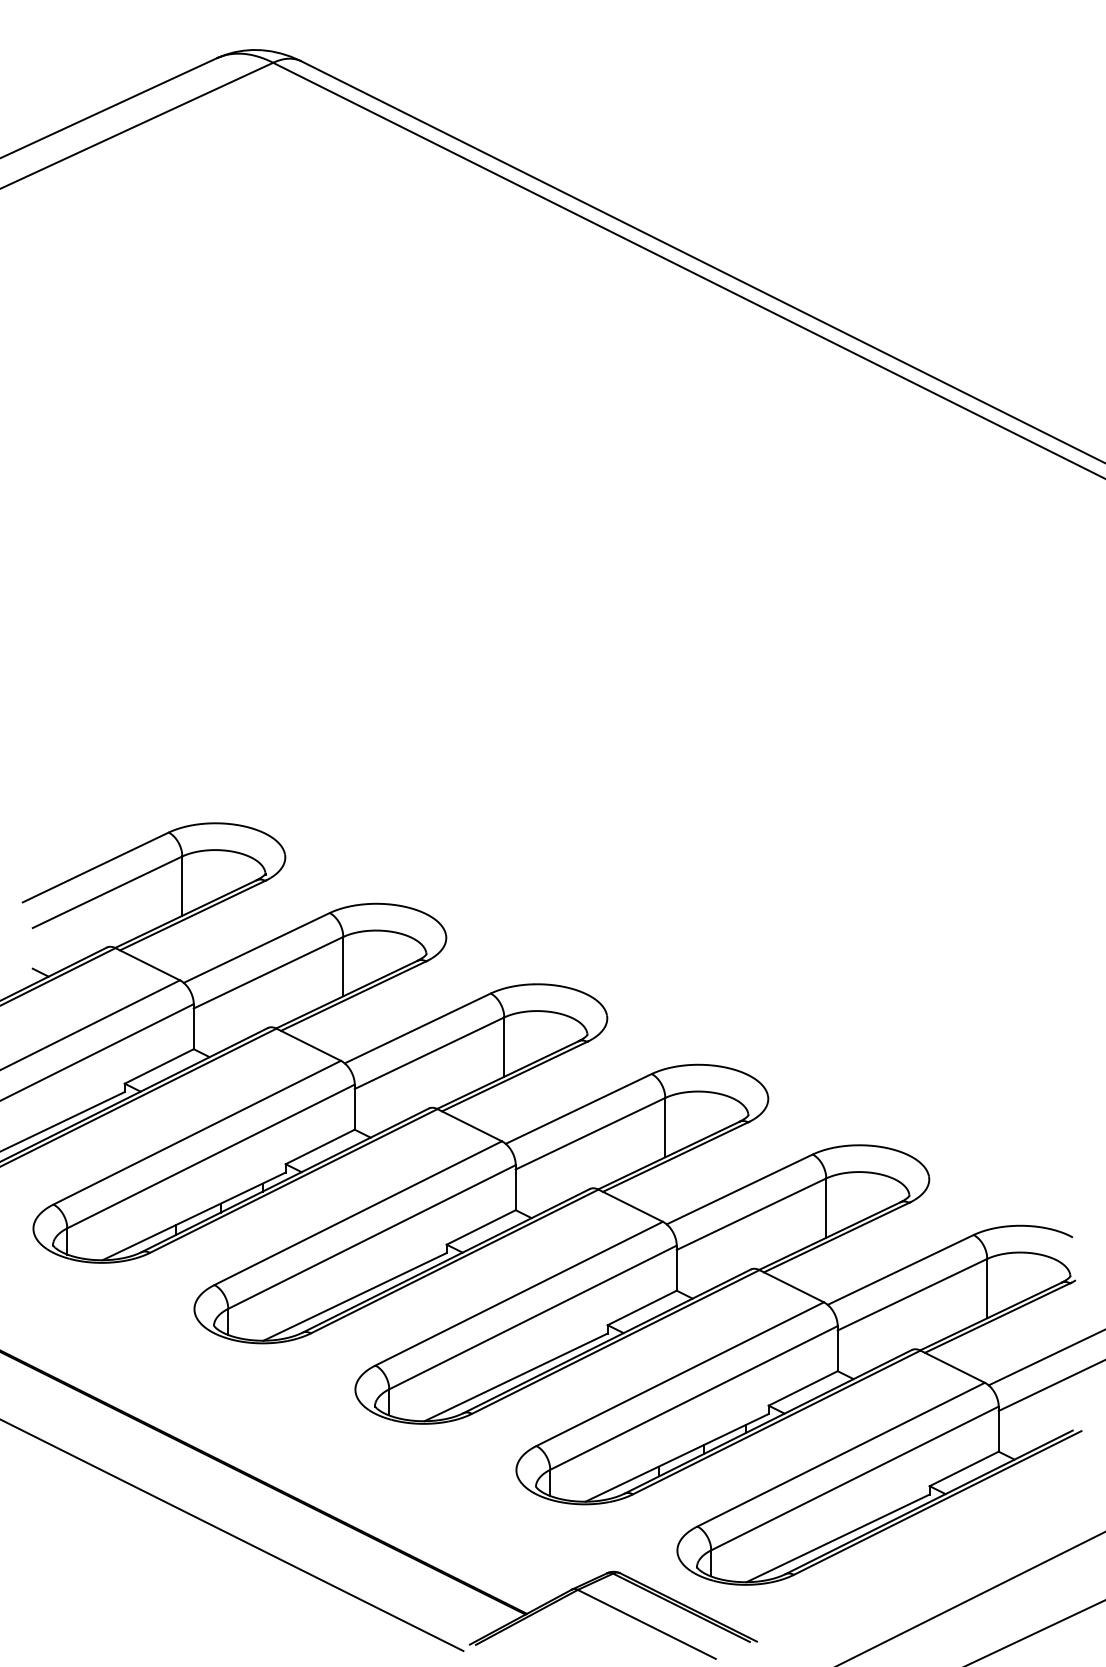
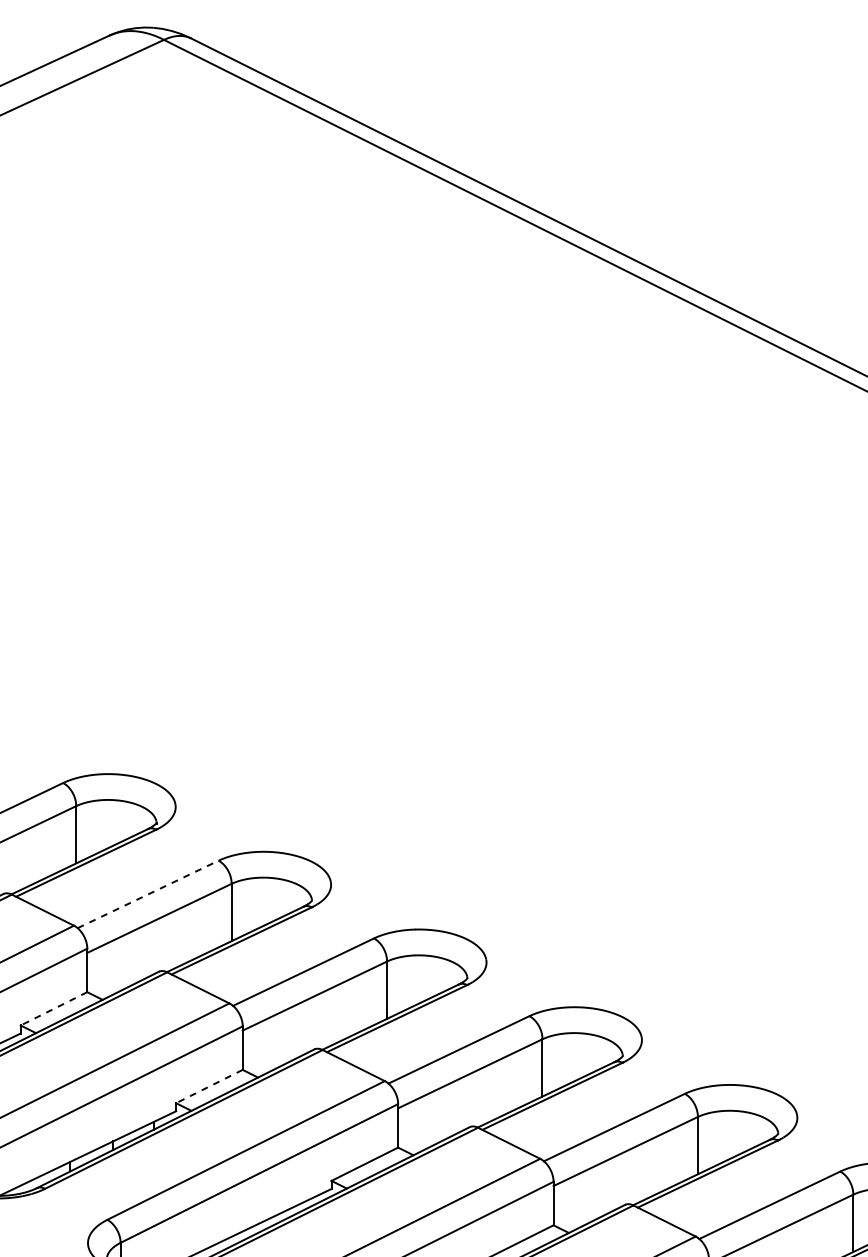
line: (256, 947) -> (147, 893), solid -> dashed
line: (159, 1066) -> (54, 1008), solid -> dashed
line: (320, 1146) -> (209, 1086), solid -> dashed

